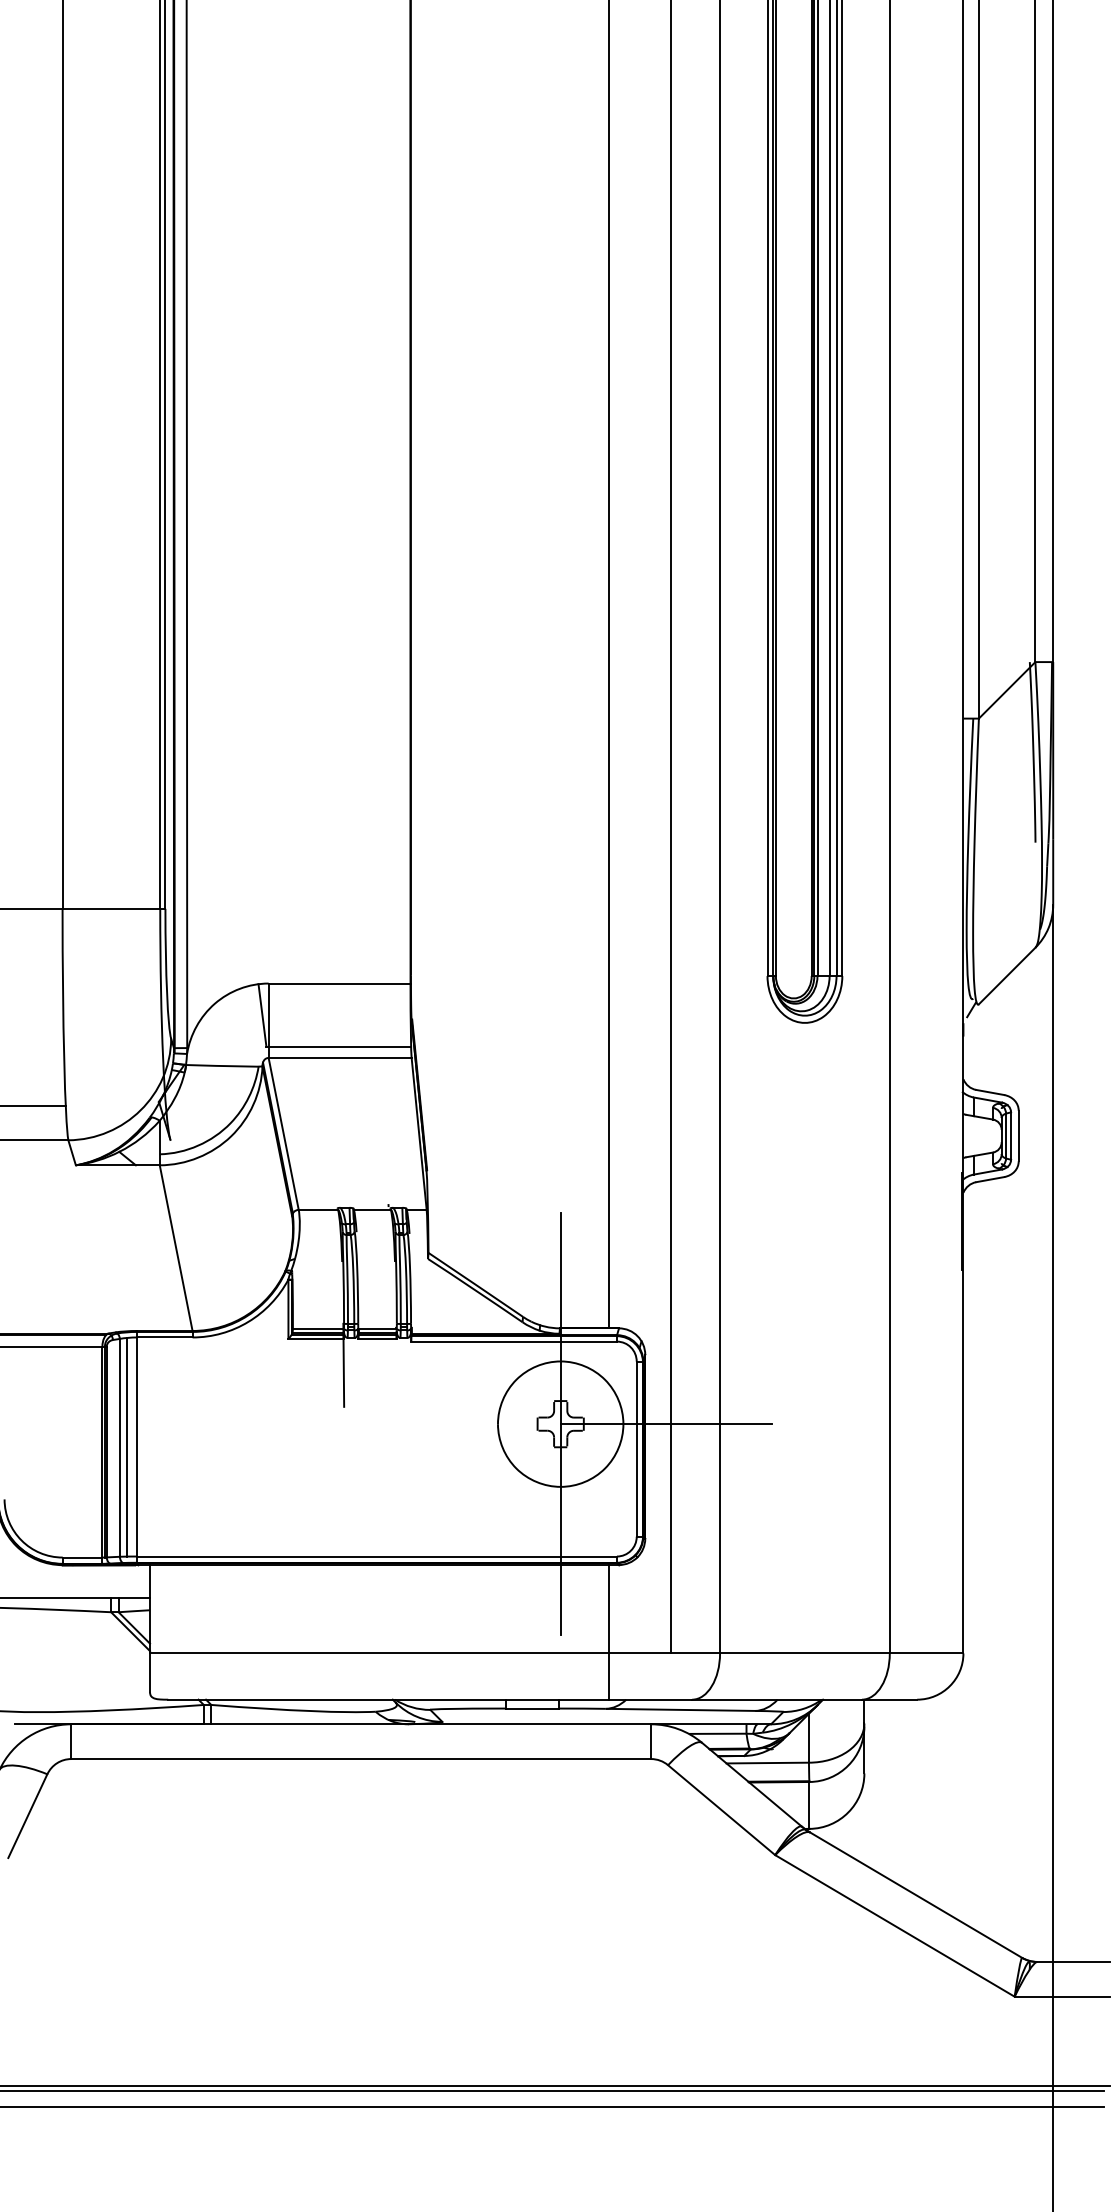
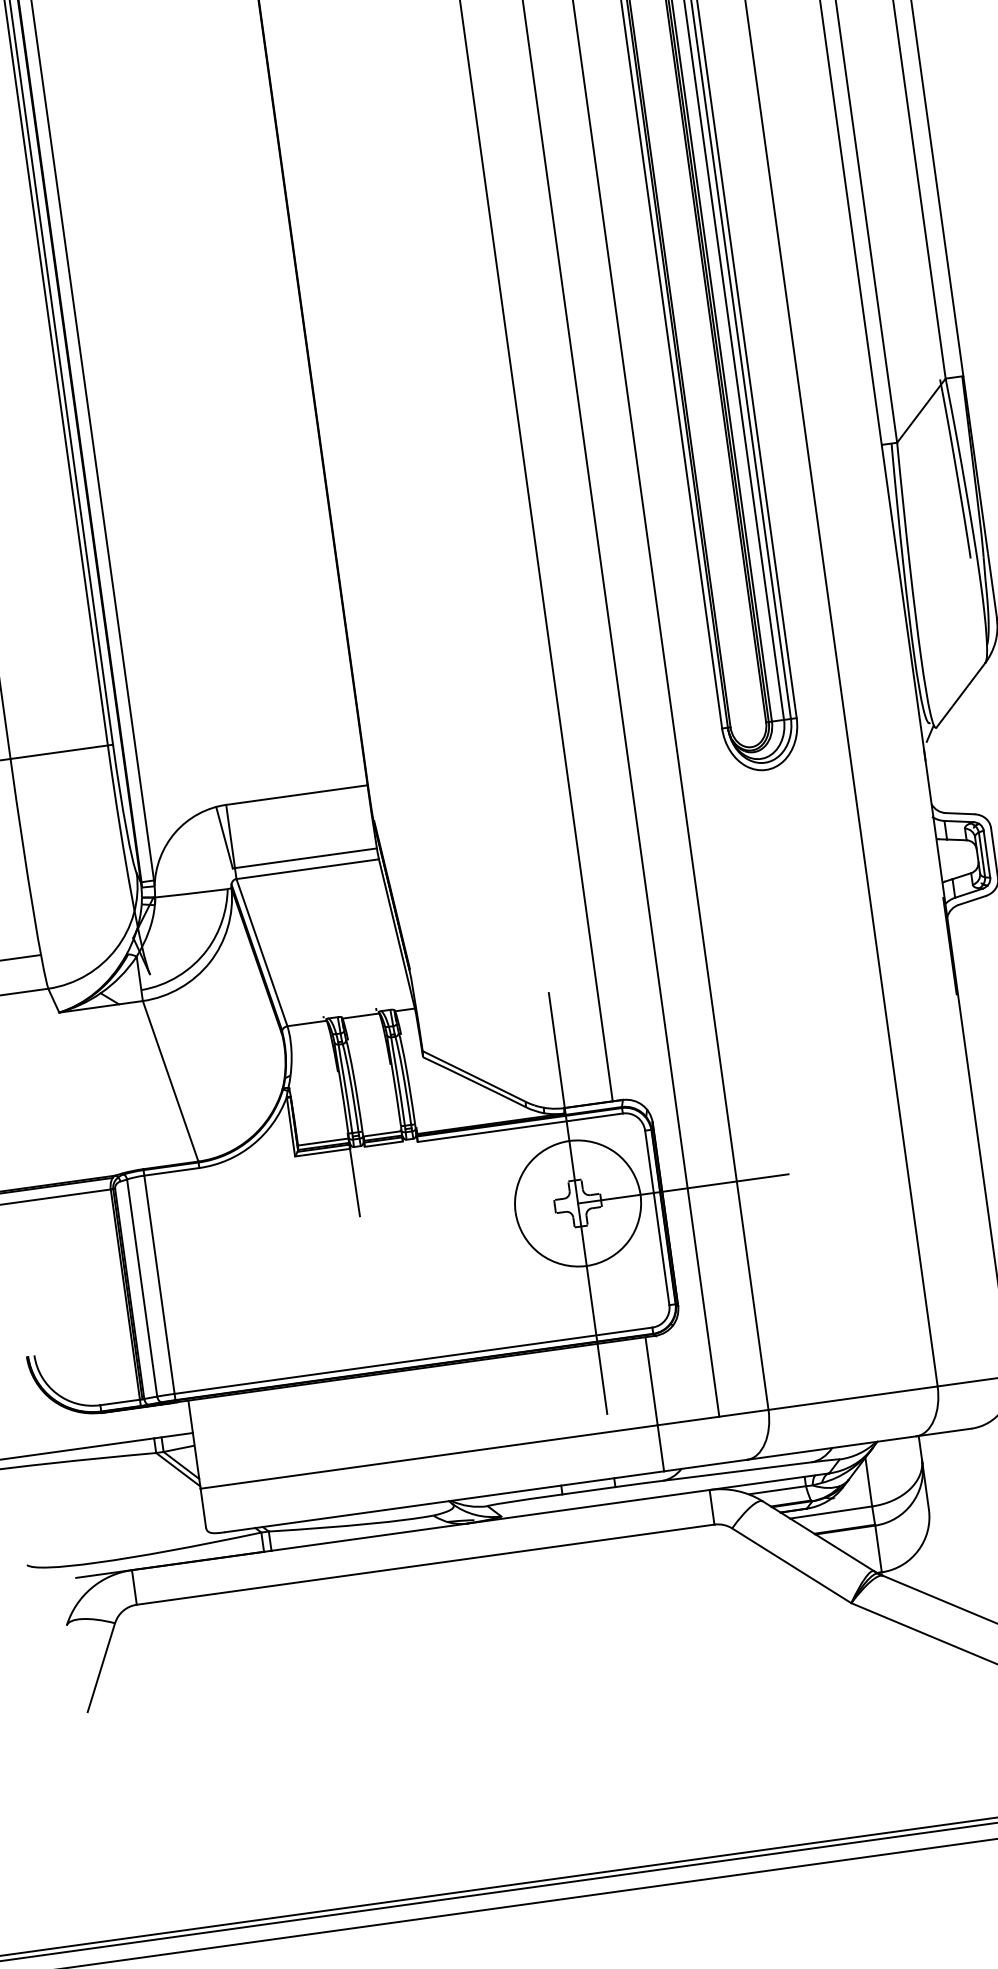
line: (127, 1446) -> (149, 1285), removed

